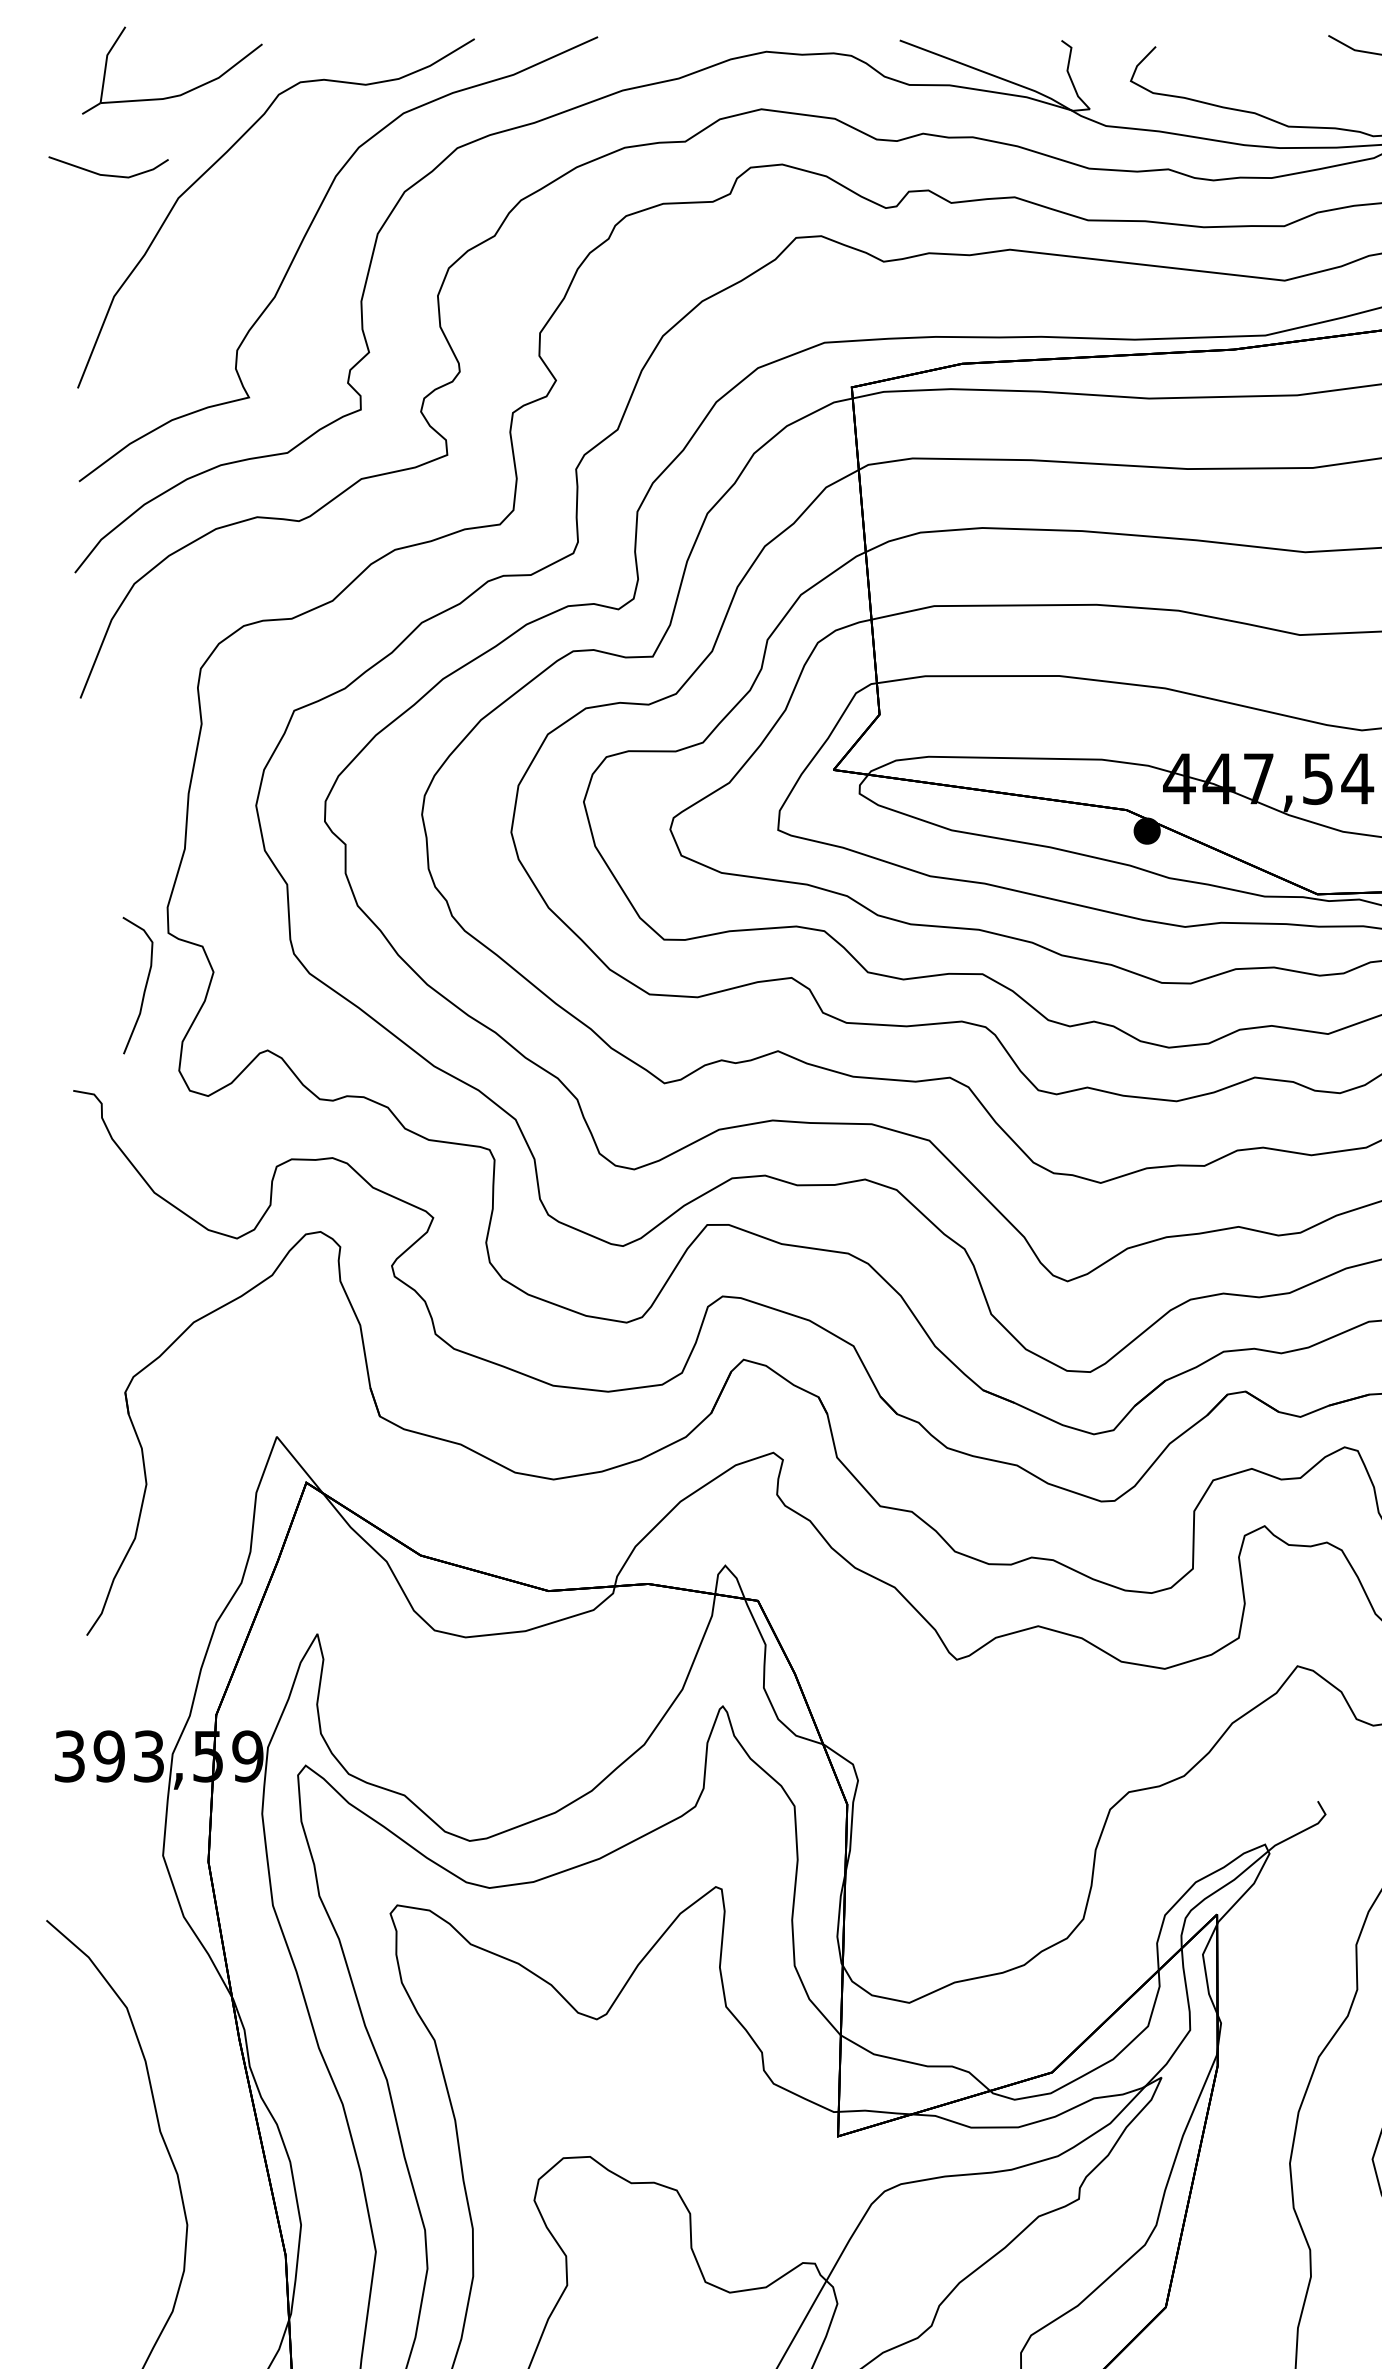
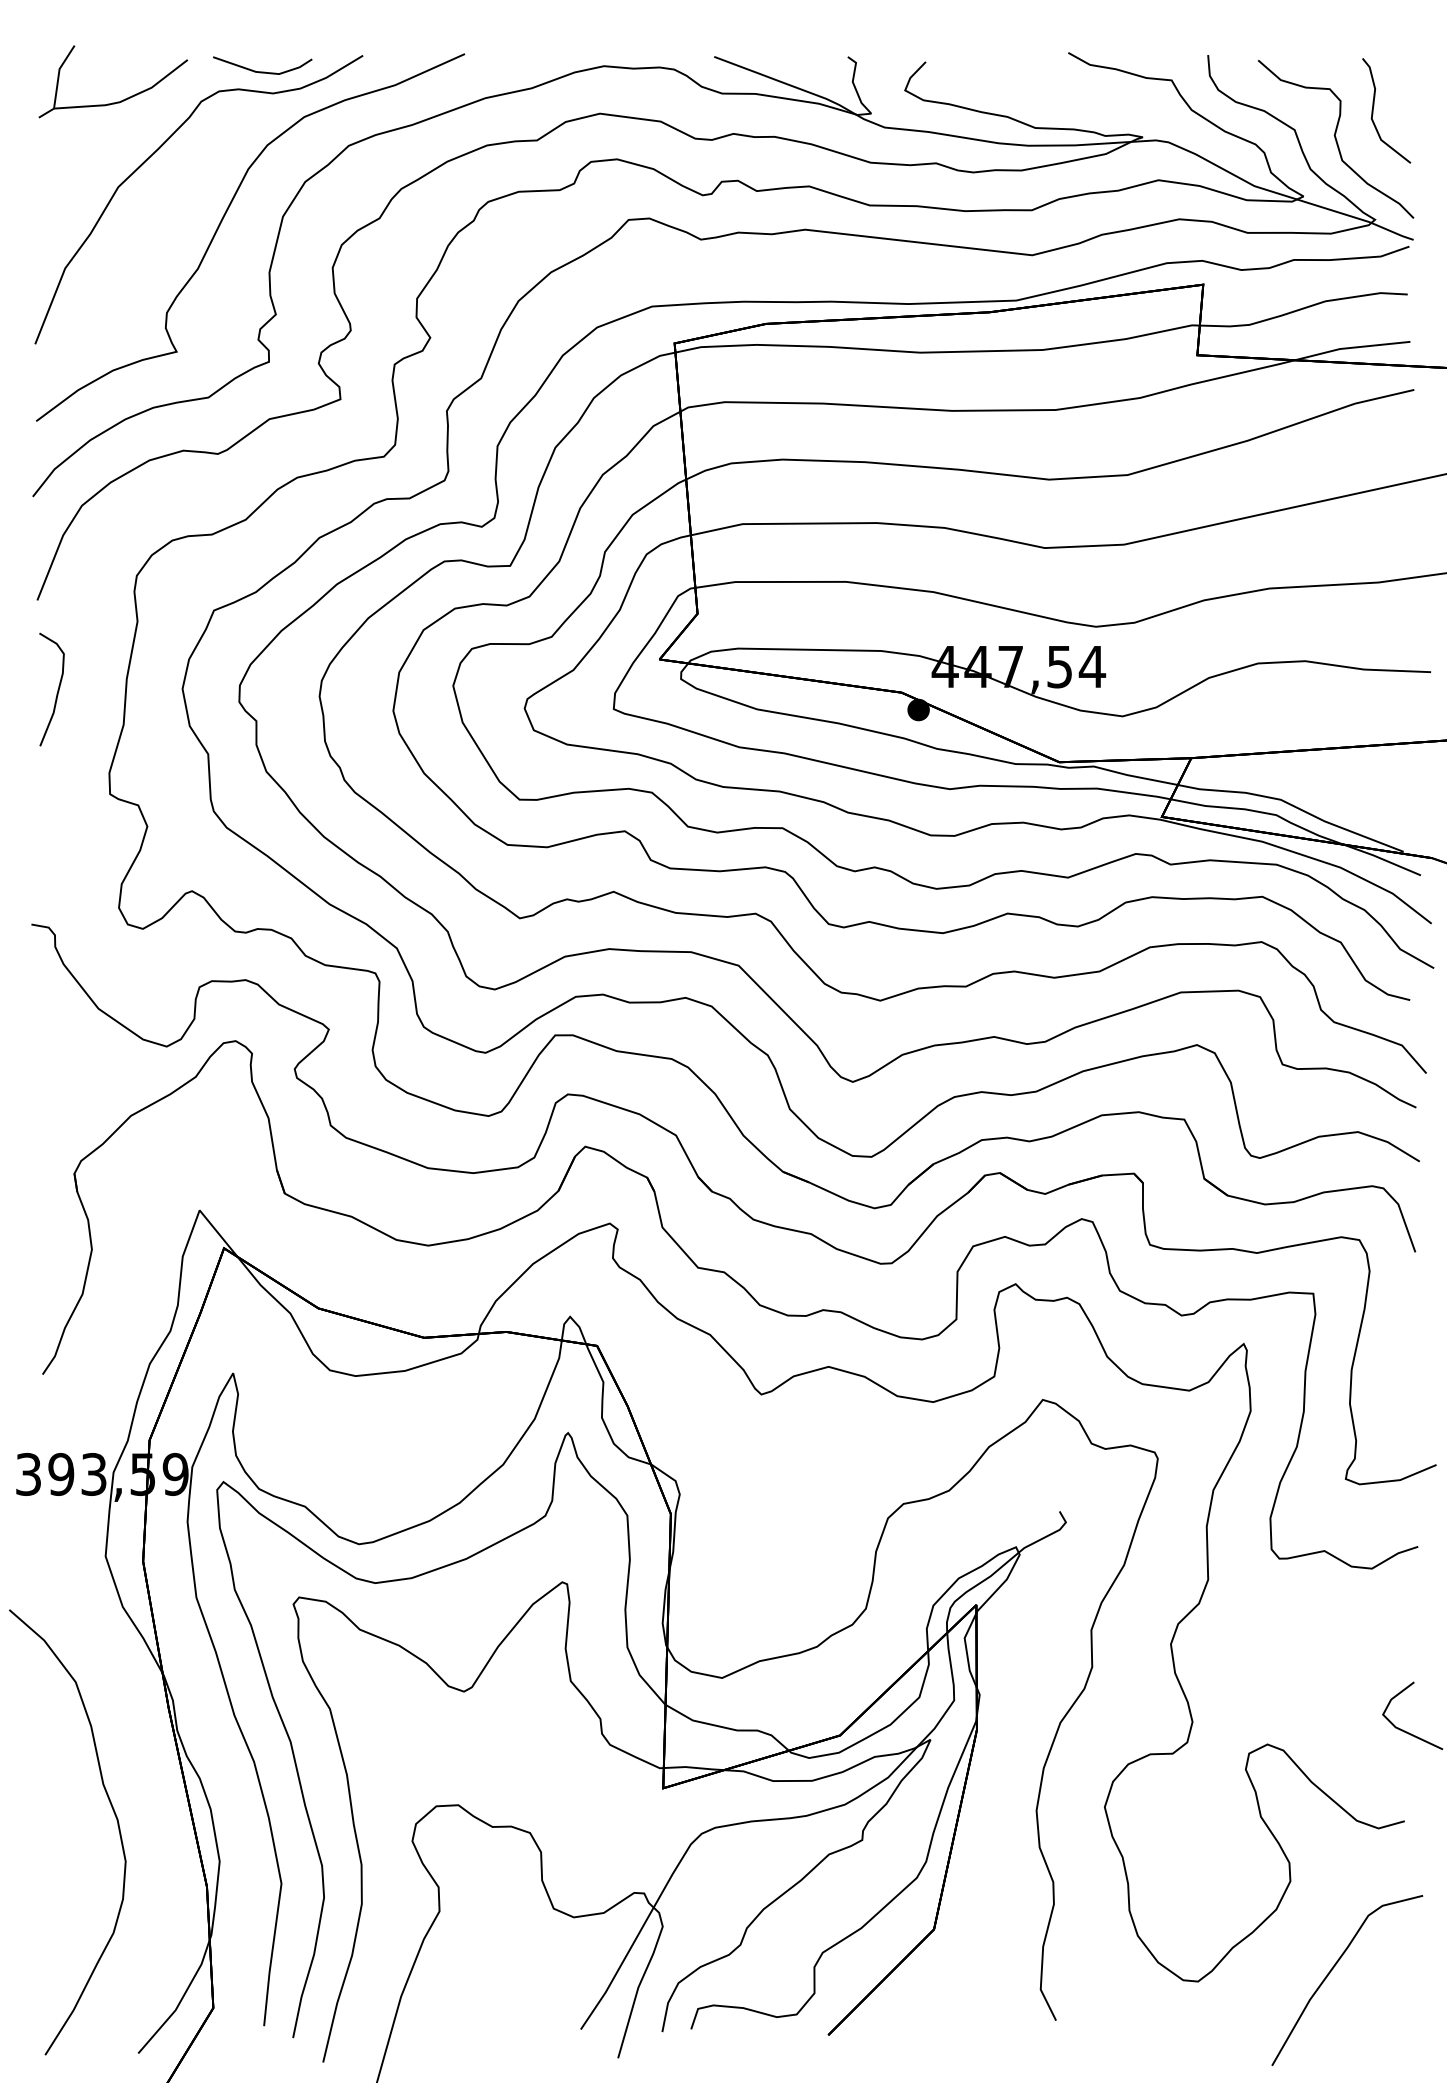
curve: (108, 174) -> (262, 71), moved
curve: (144, 985) -> (57, 689), moved

